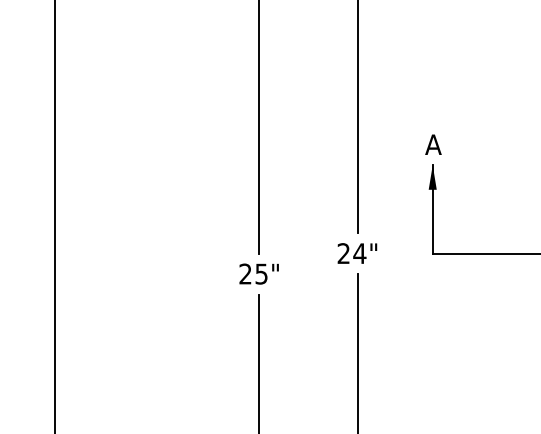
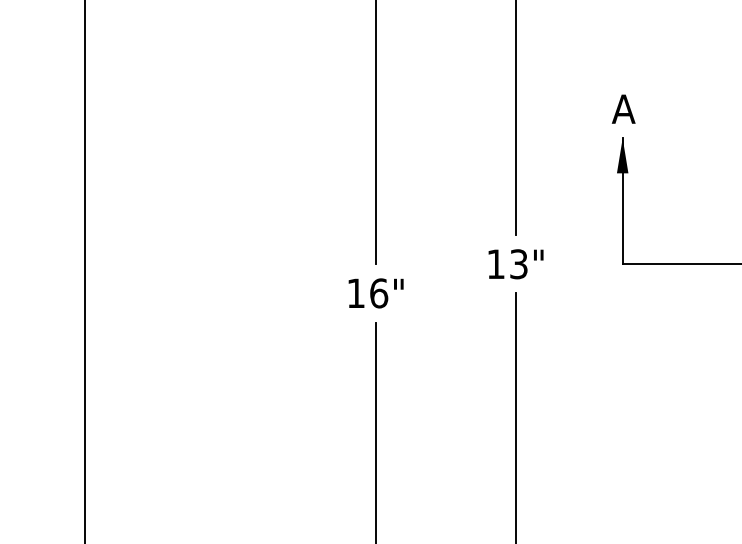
text: (351, 253) -> (506, 264), 24" -> 13"
text: (253, 273) -> (367, 292), 25" -> 16"

